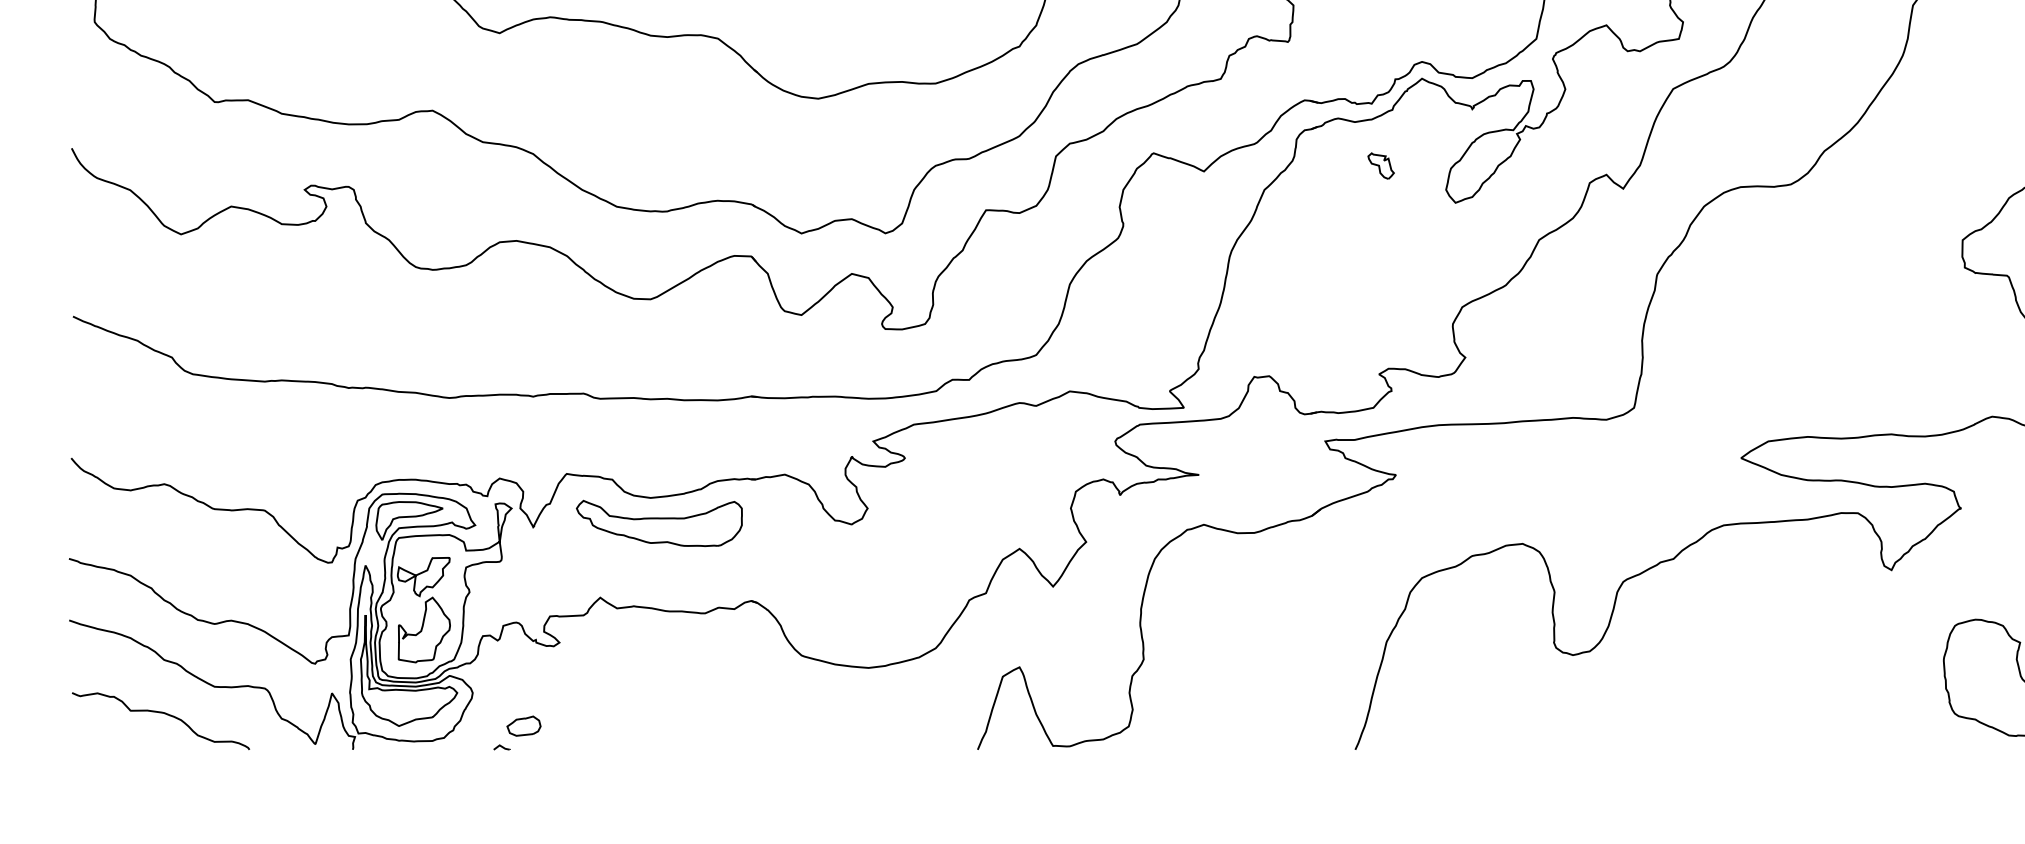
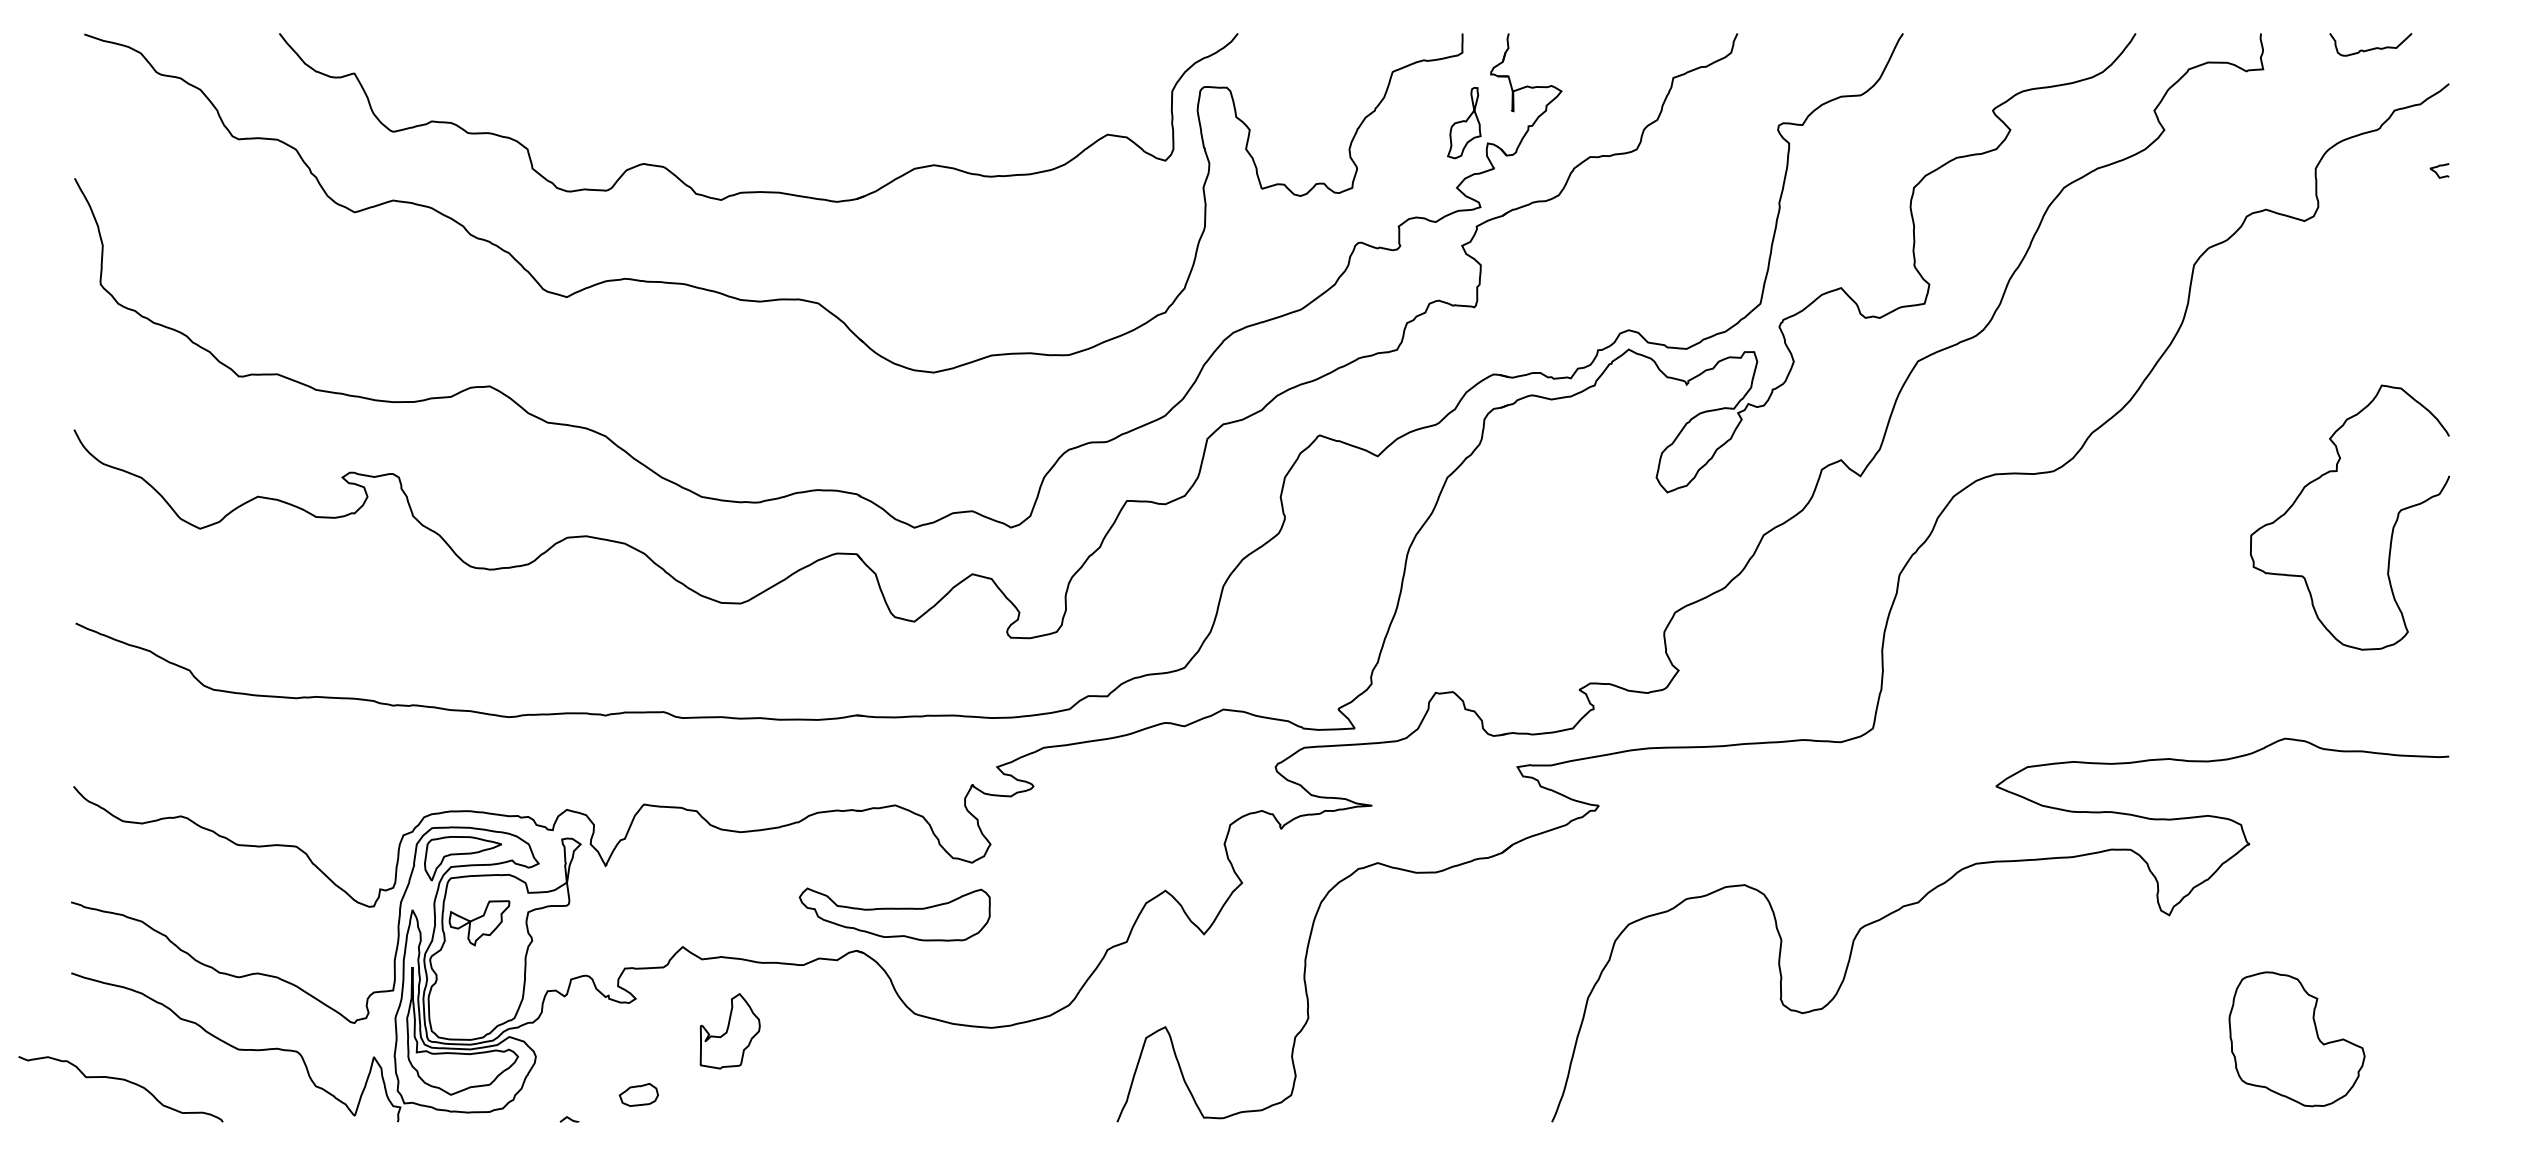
part: (1380, 165) -> (1581, 449), removed
part: (659, 523) -> (894, 914), moved
part: (423, 630) -> (729, 1031), moved
curve: (161, 713) -> (121, 1080), moved
part: (523, 725) -> (638, 1094), moved

